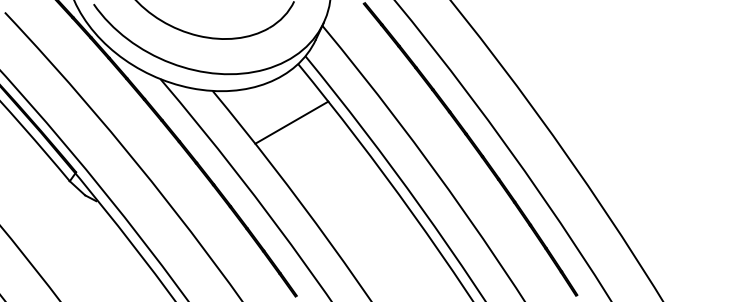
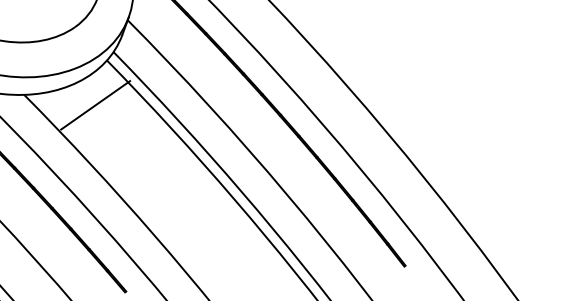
line: (291, 122) -> (95, 105), moved

